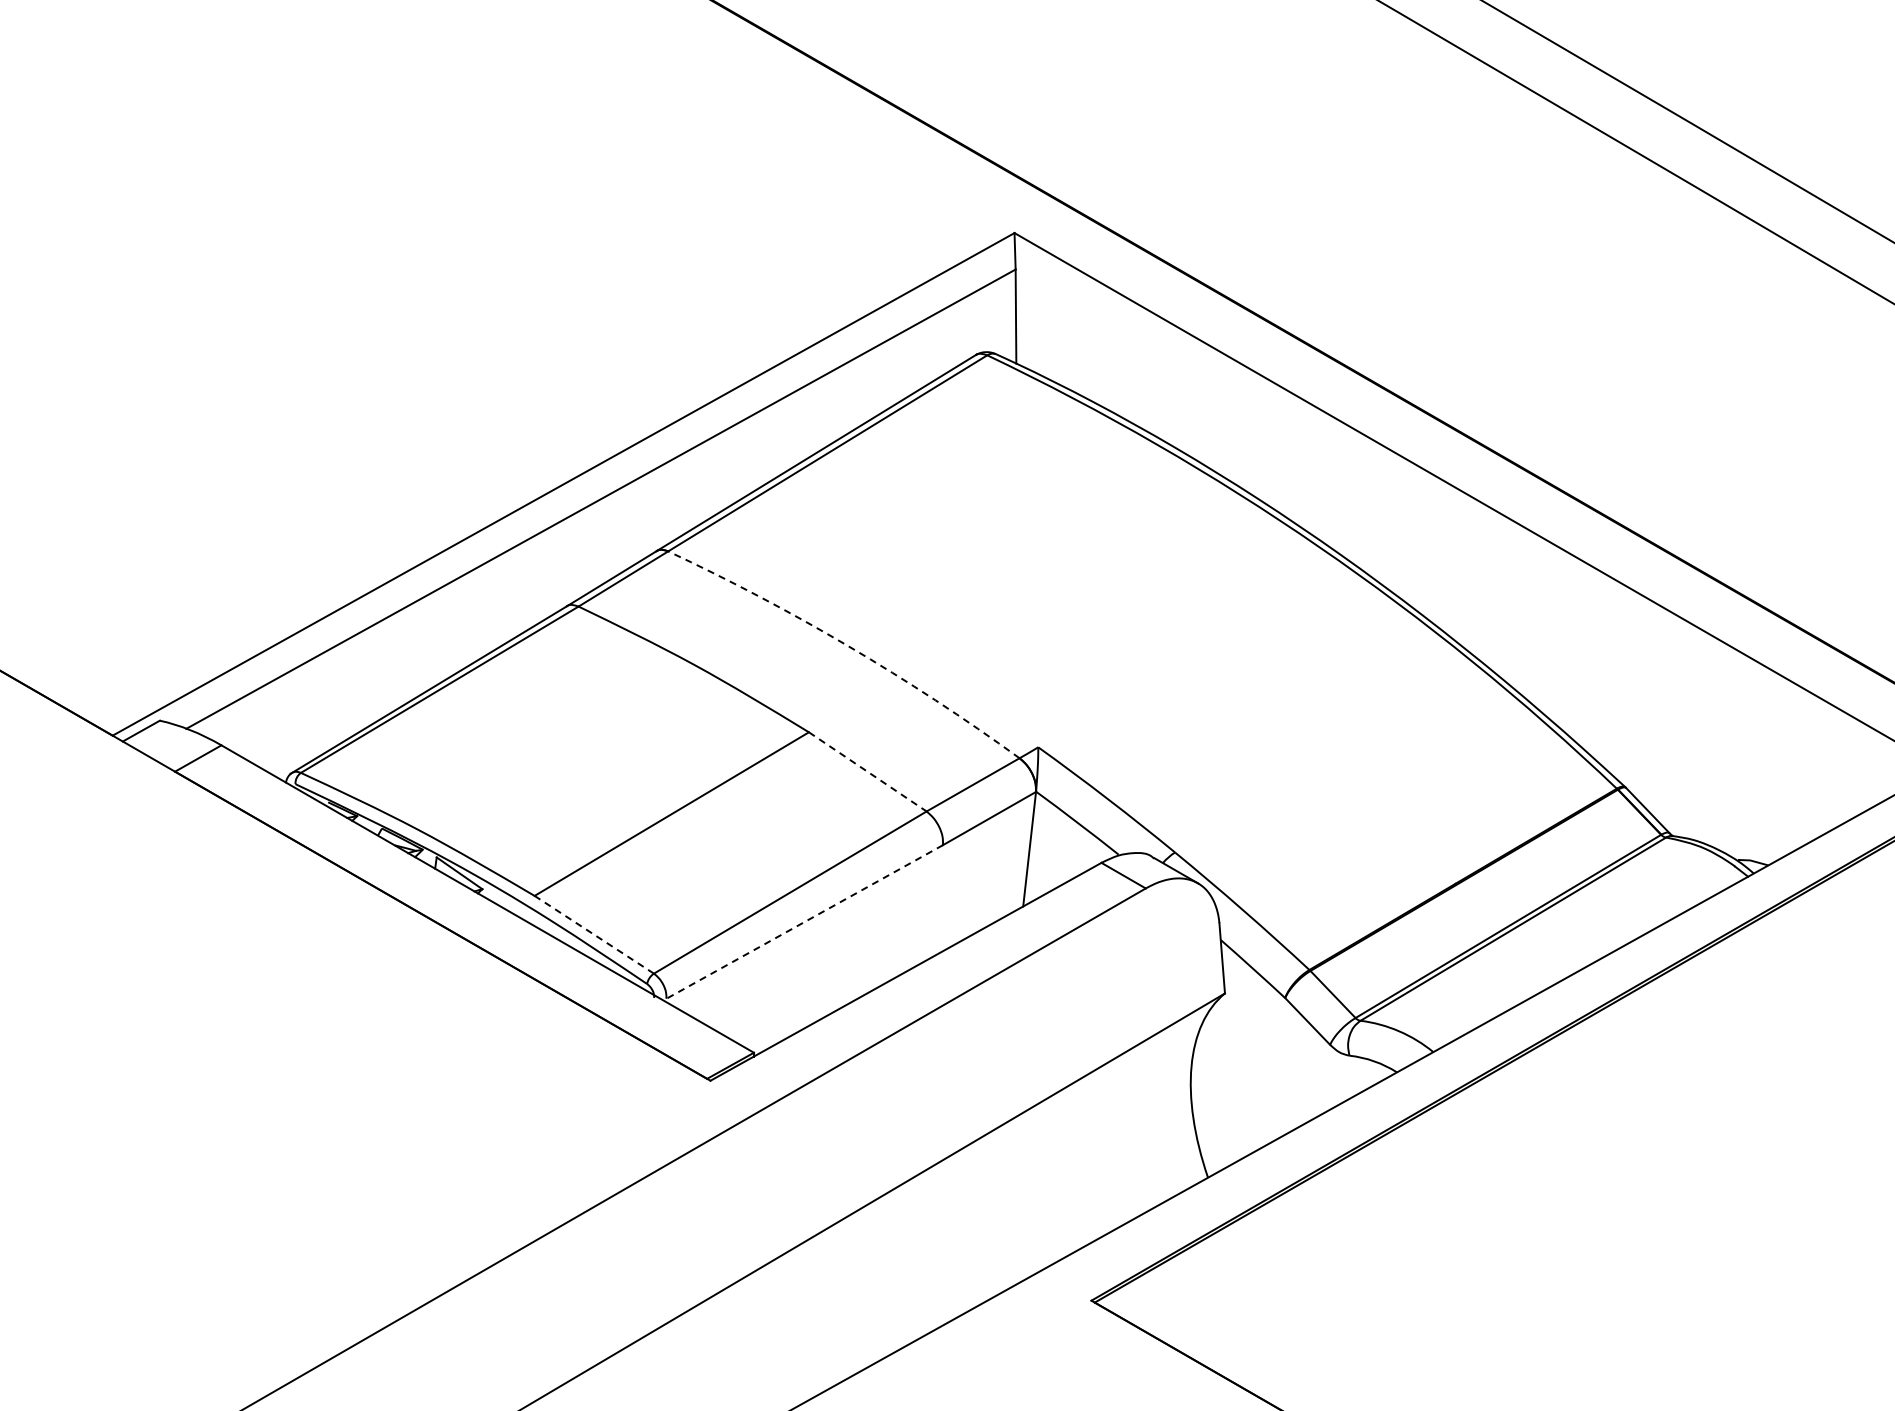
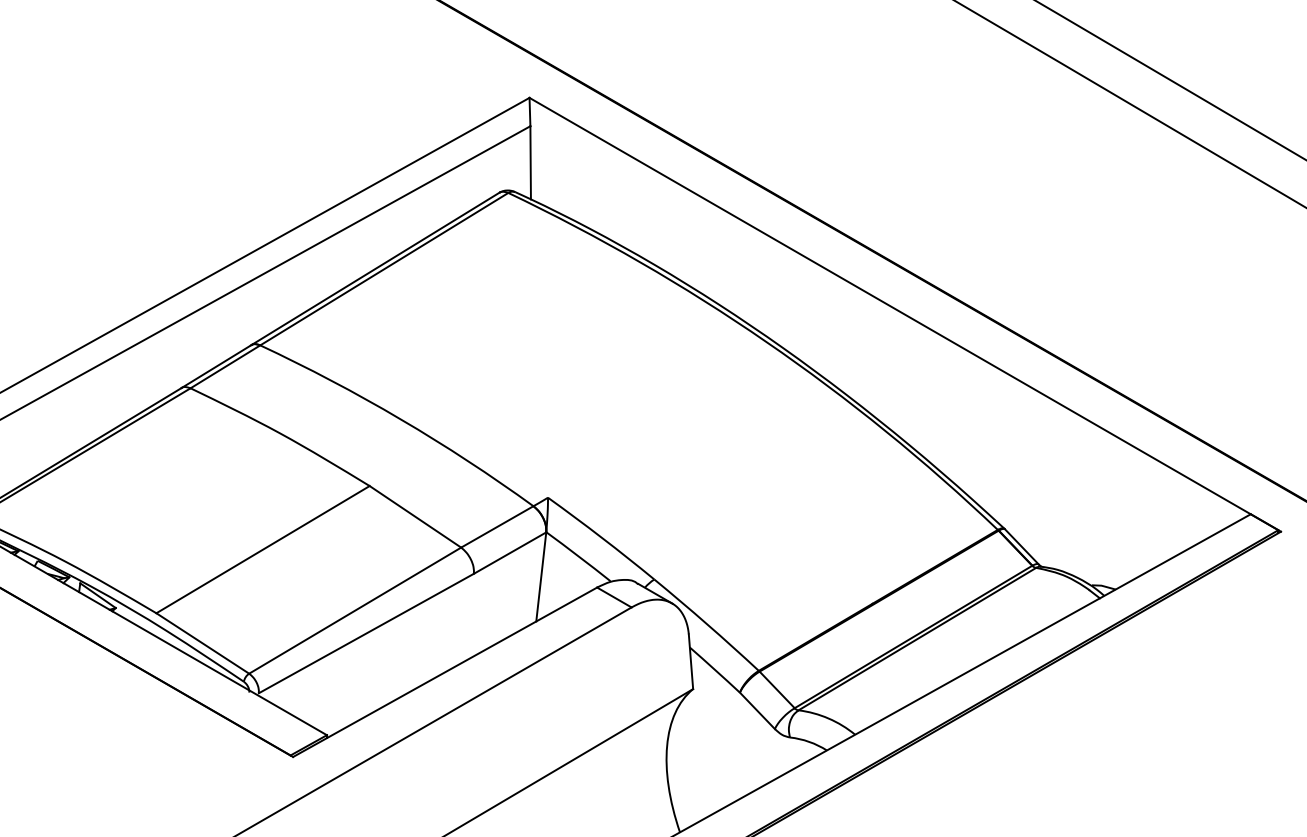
arc: (848, 646) -> (400, 419), dashed -> solid
line: (867, 771) -> (415, 516), dashed -> solid
line: (804, 922) -> (366, 633), dashed -> solid
line: (593, 934) -> (202, 643), dashed -> solid

